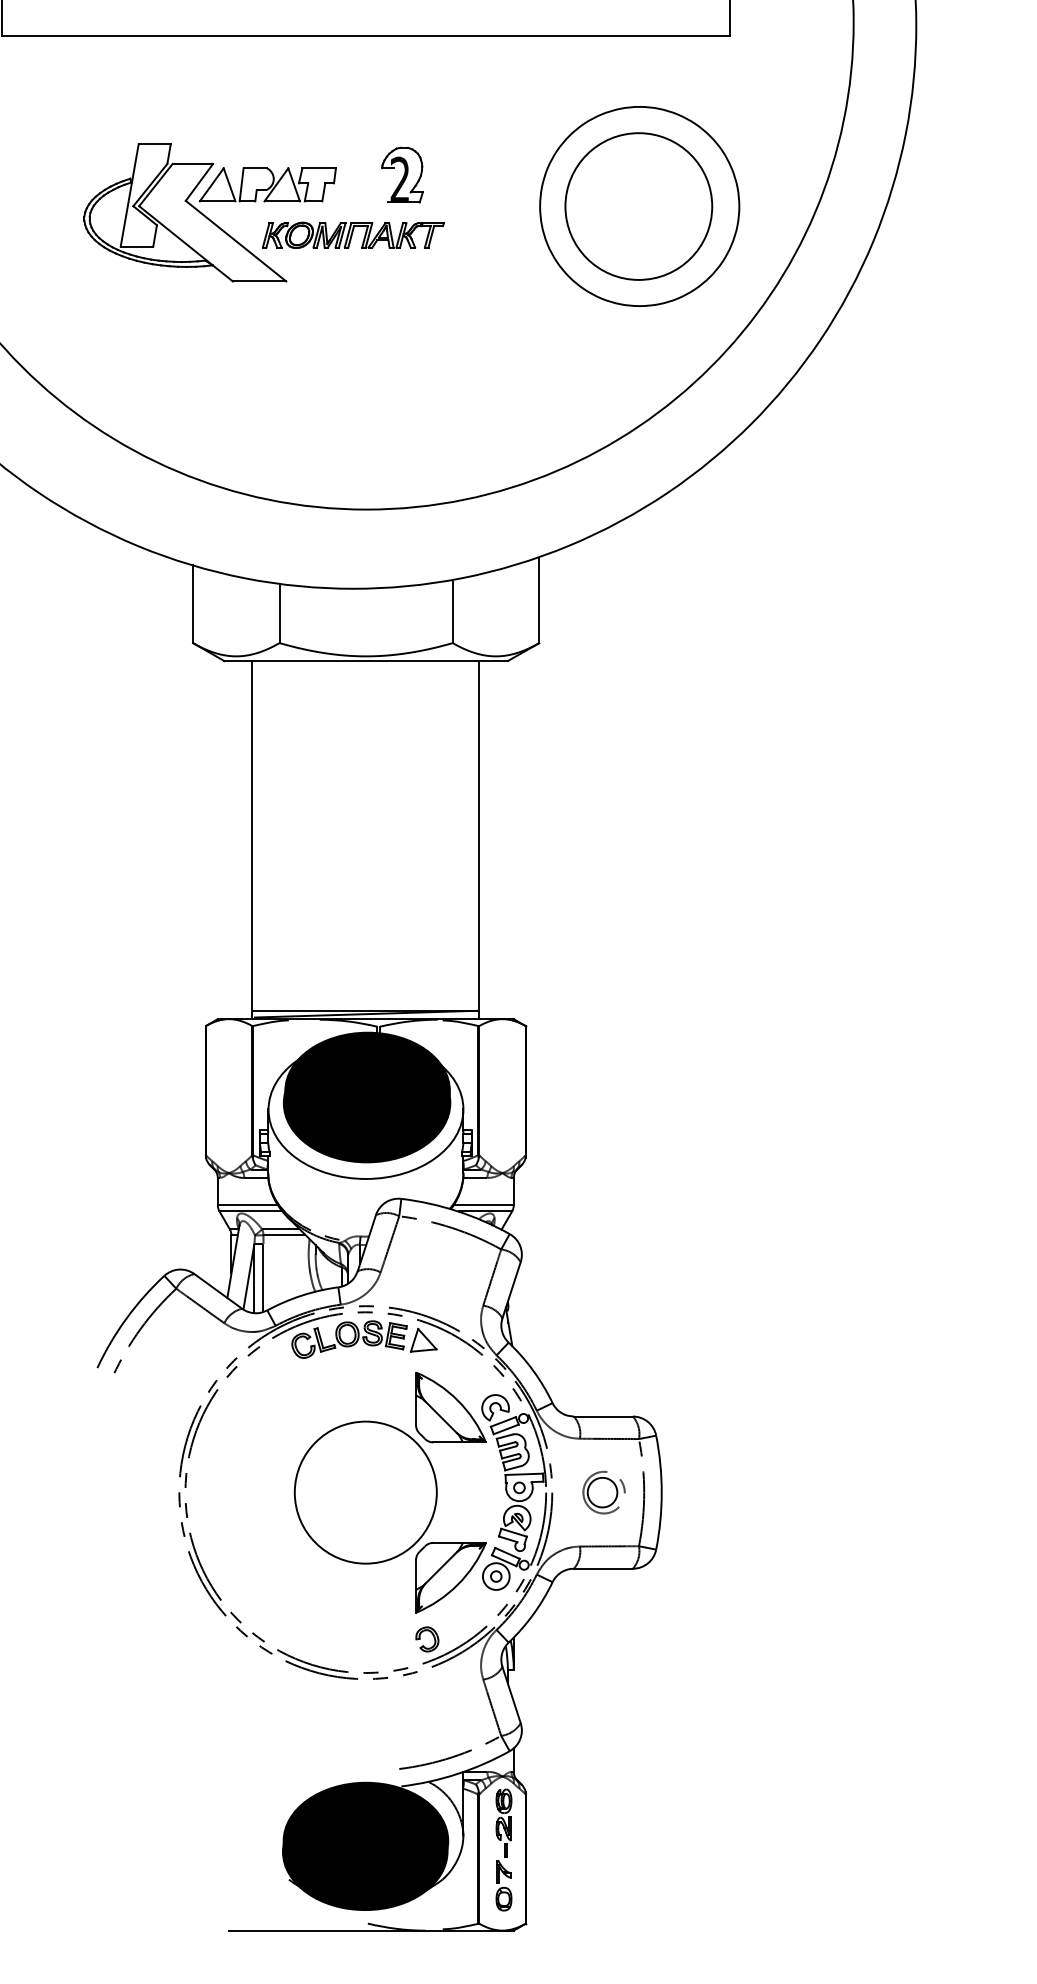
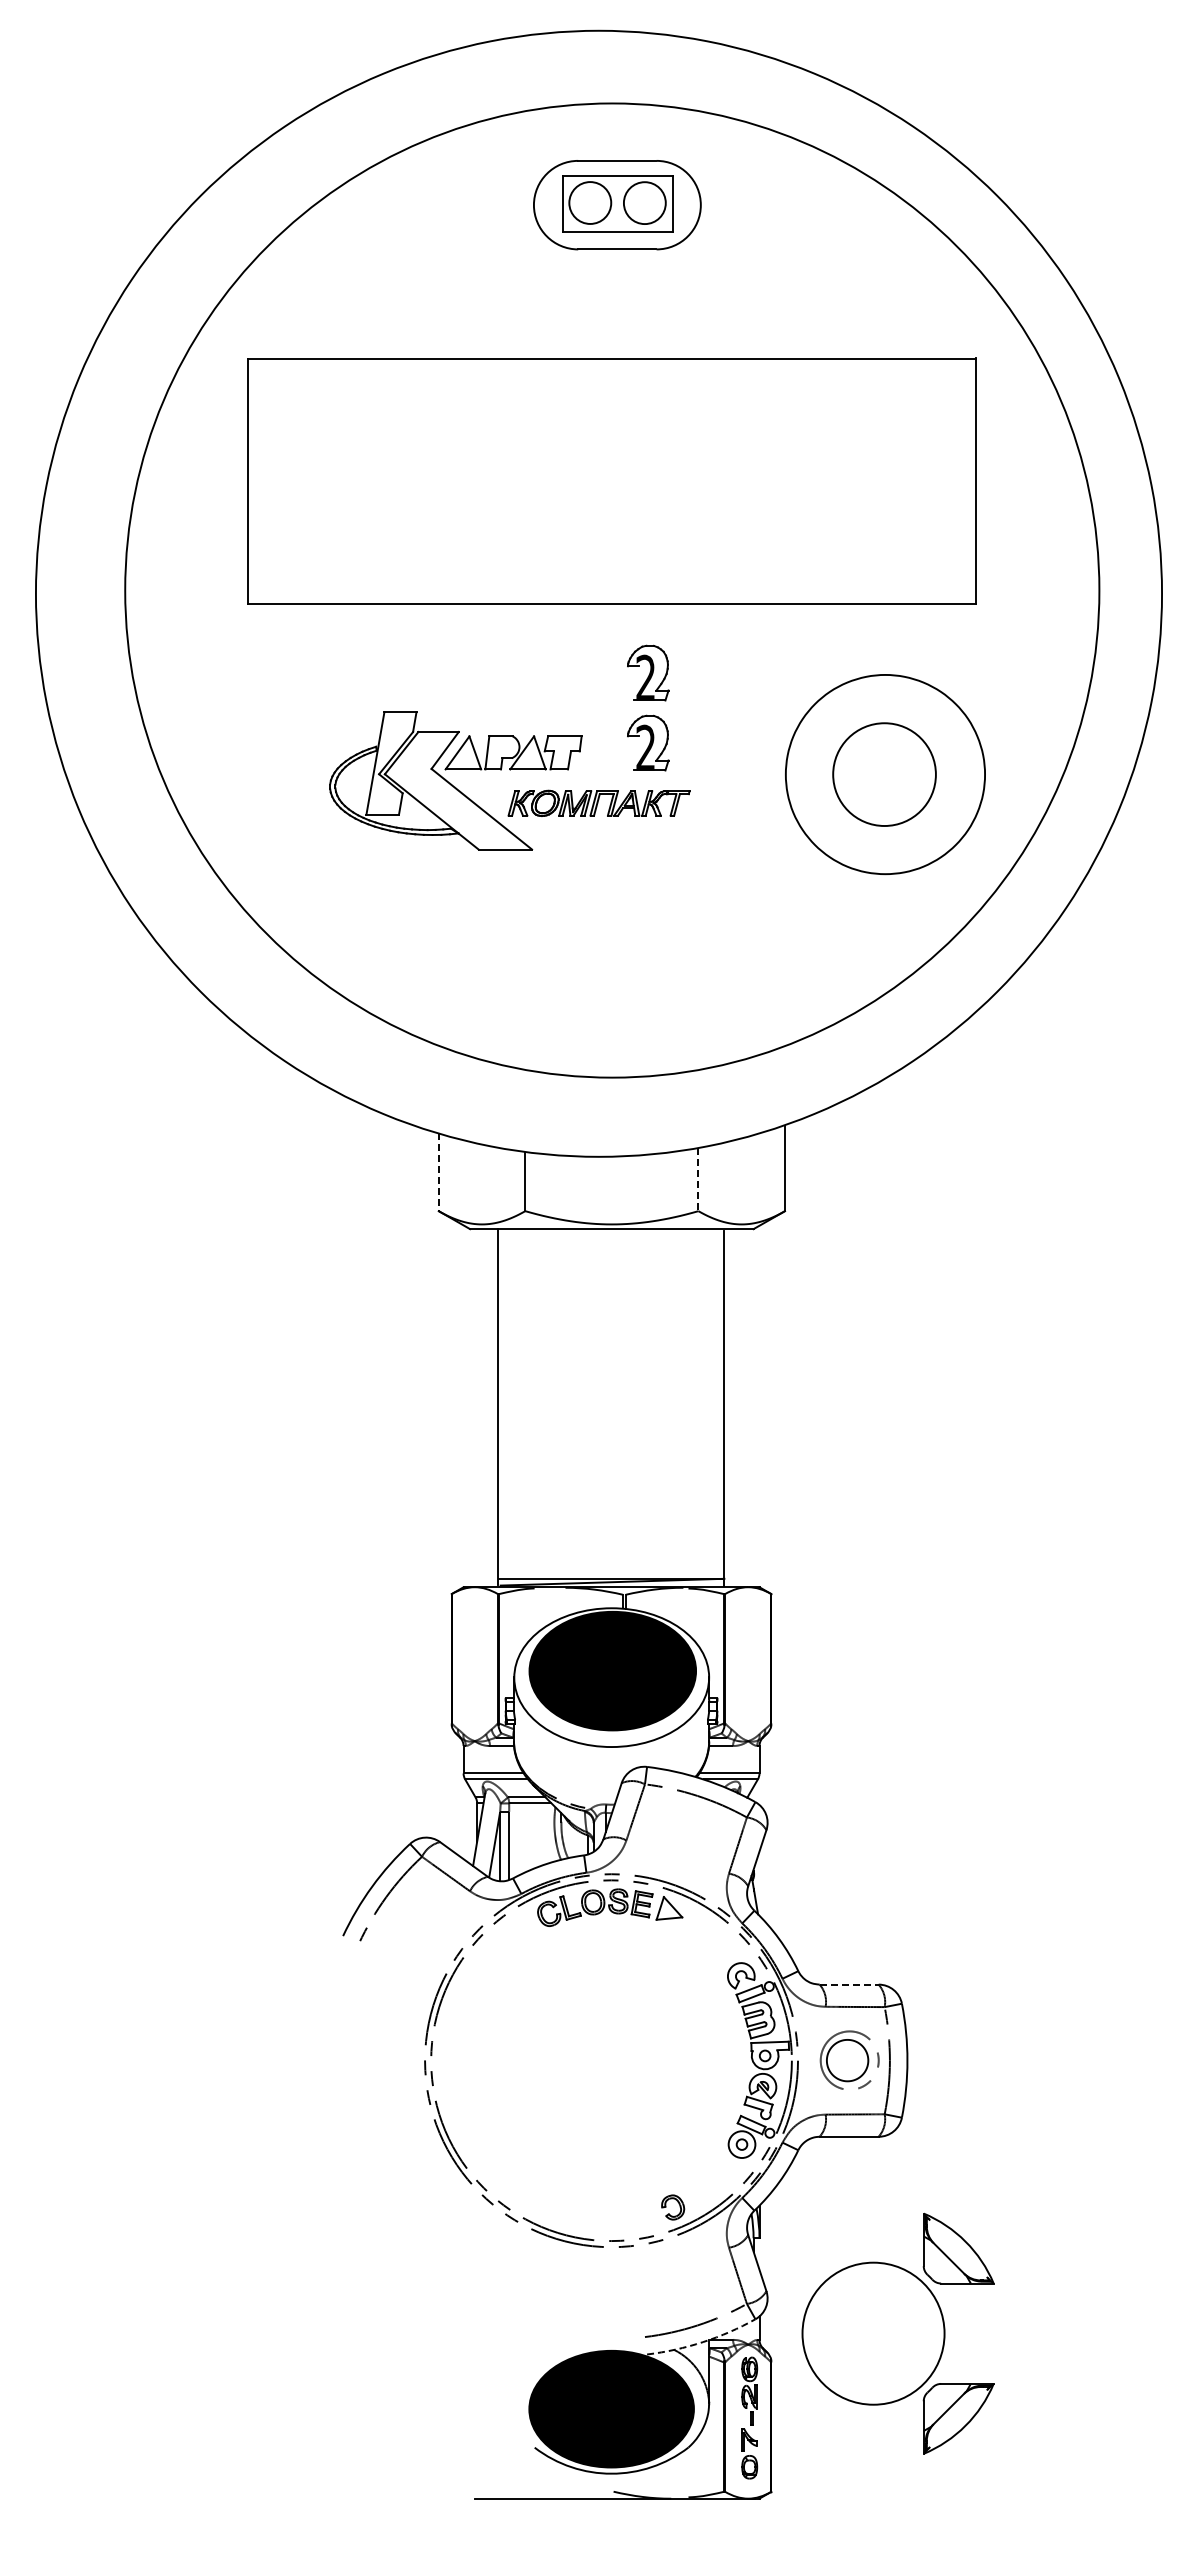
part: (402, 104) -> (648, 672), added
circle: (638, 206) -> (884, 774), size x0.7
line: (192, 604) -> (438, 1172), solid -> dashed
line: (452, 611) -> (698, 1179), solid -> dashed
fill: (367, 1090) -> (613, 1658), removed
line: (603, 1416) -> (849, 1984), solid -> dashed
part: (389, 1492) -> (897, 2333), moved
part: (603, 1492) -> (849, 2060), size x1.4
arc: (456, 1774) -> (702, 2342), solid -> dashed
fill: (364, 1851) -> (610, 2419), removed

